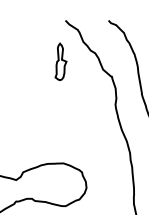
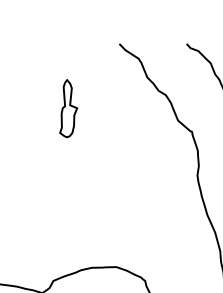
part: (60, 61) -> (67, 107), moved

